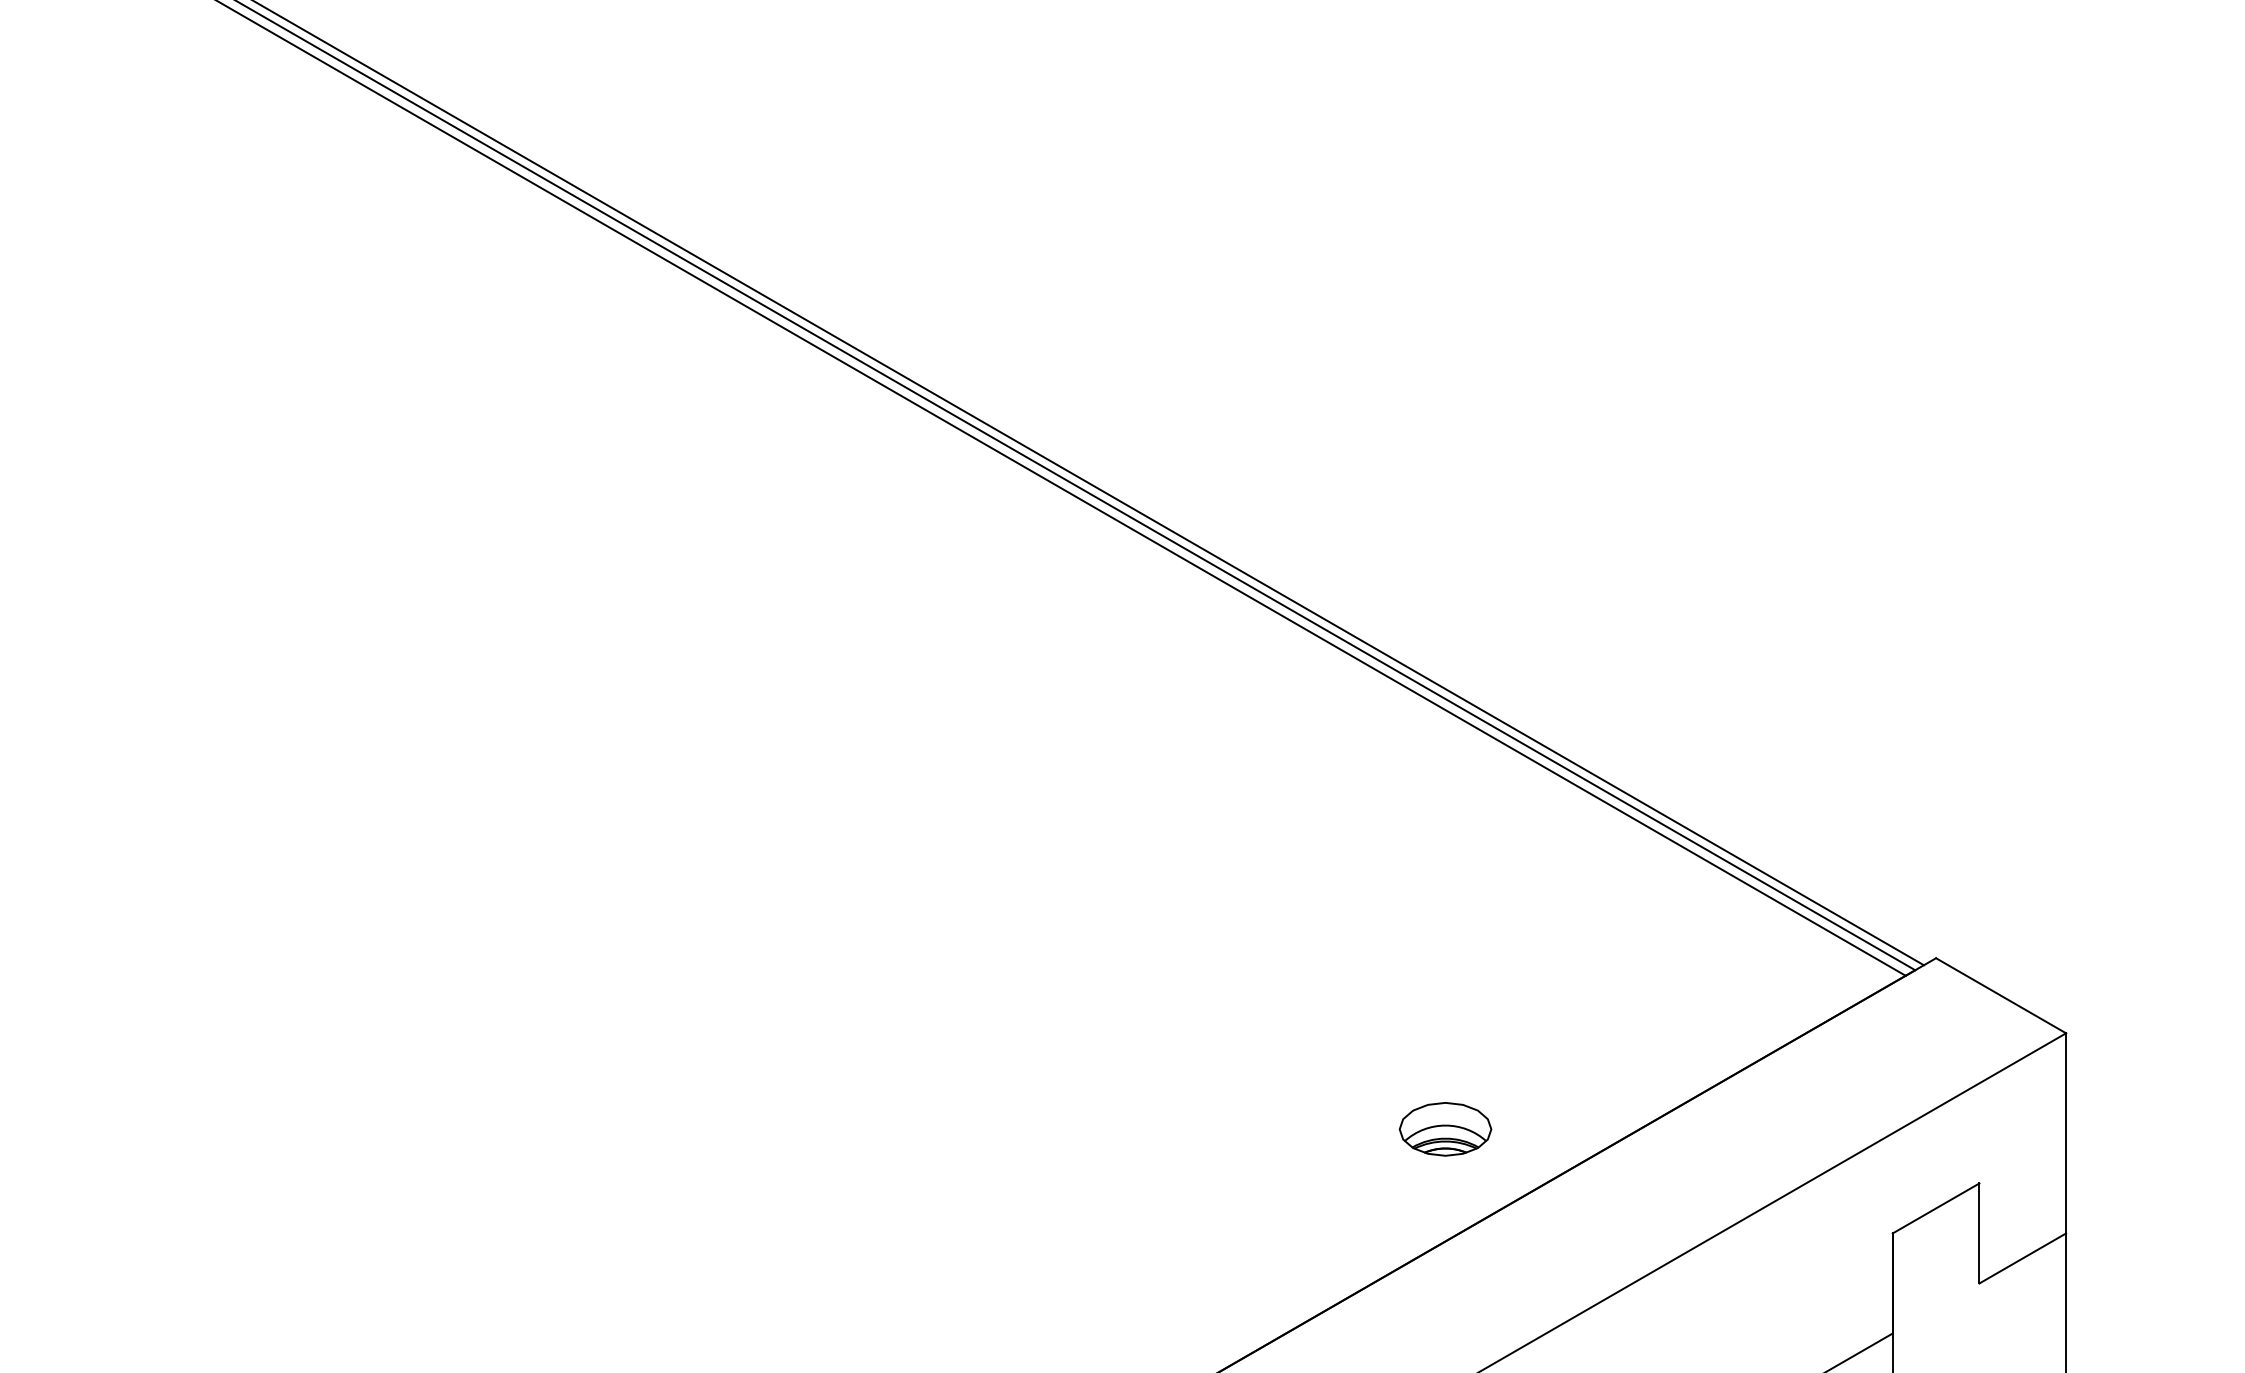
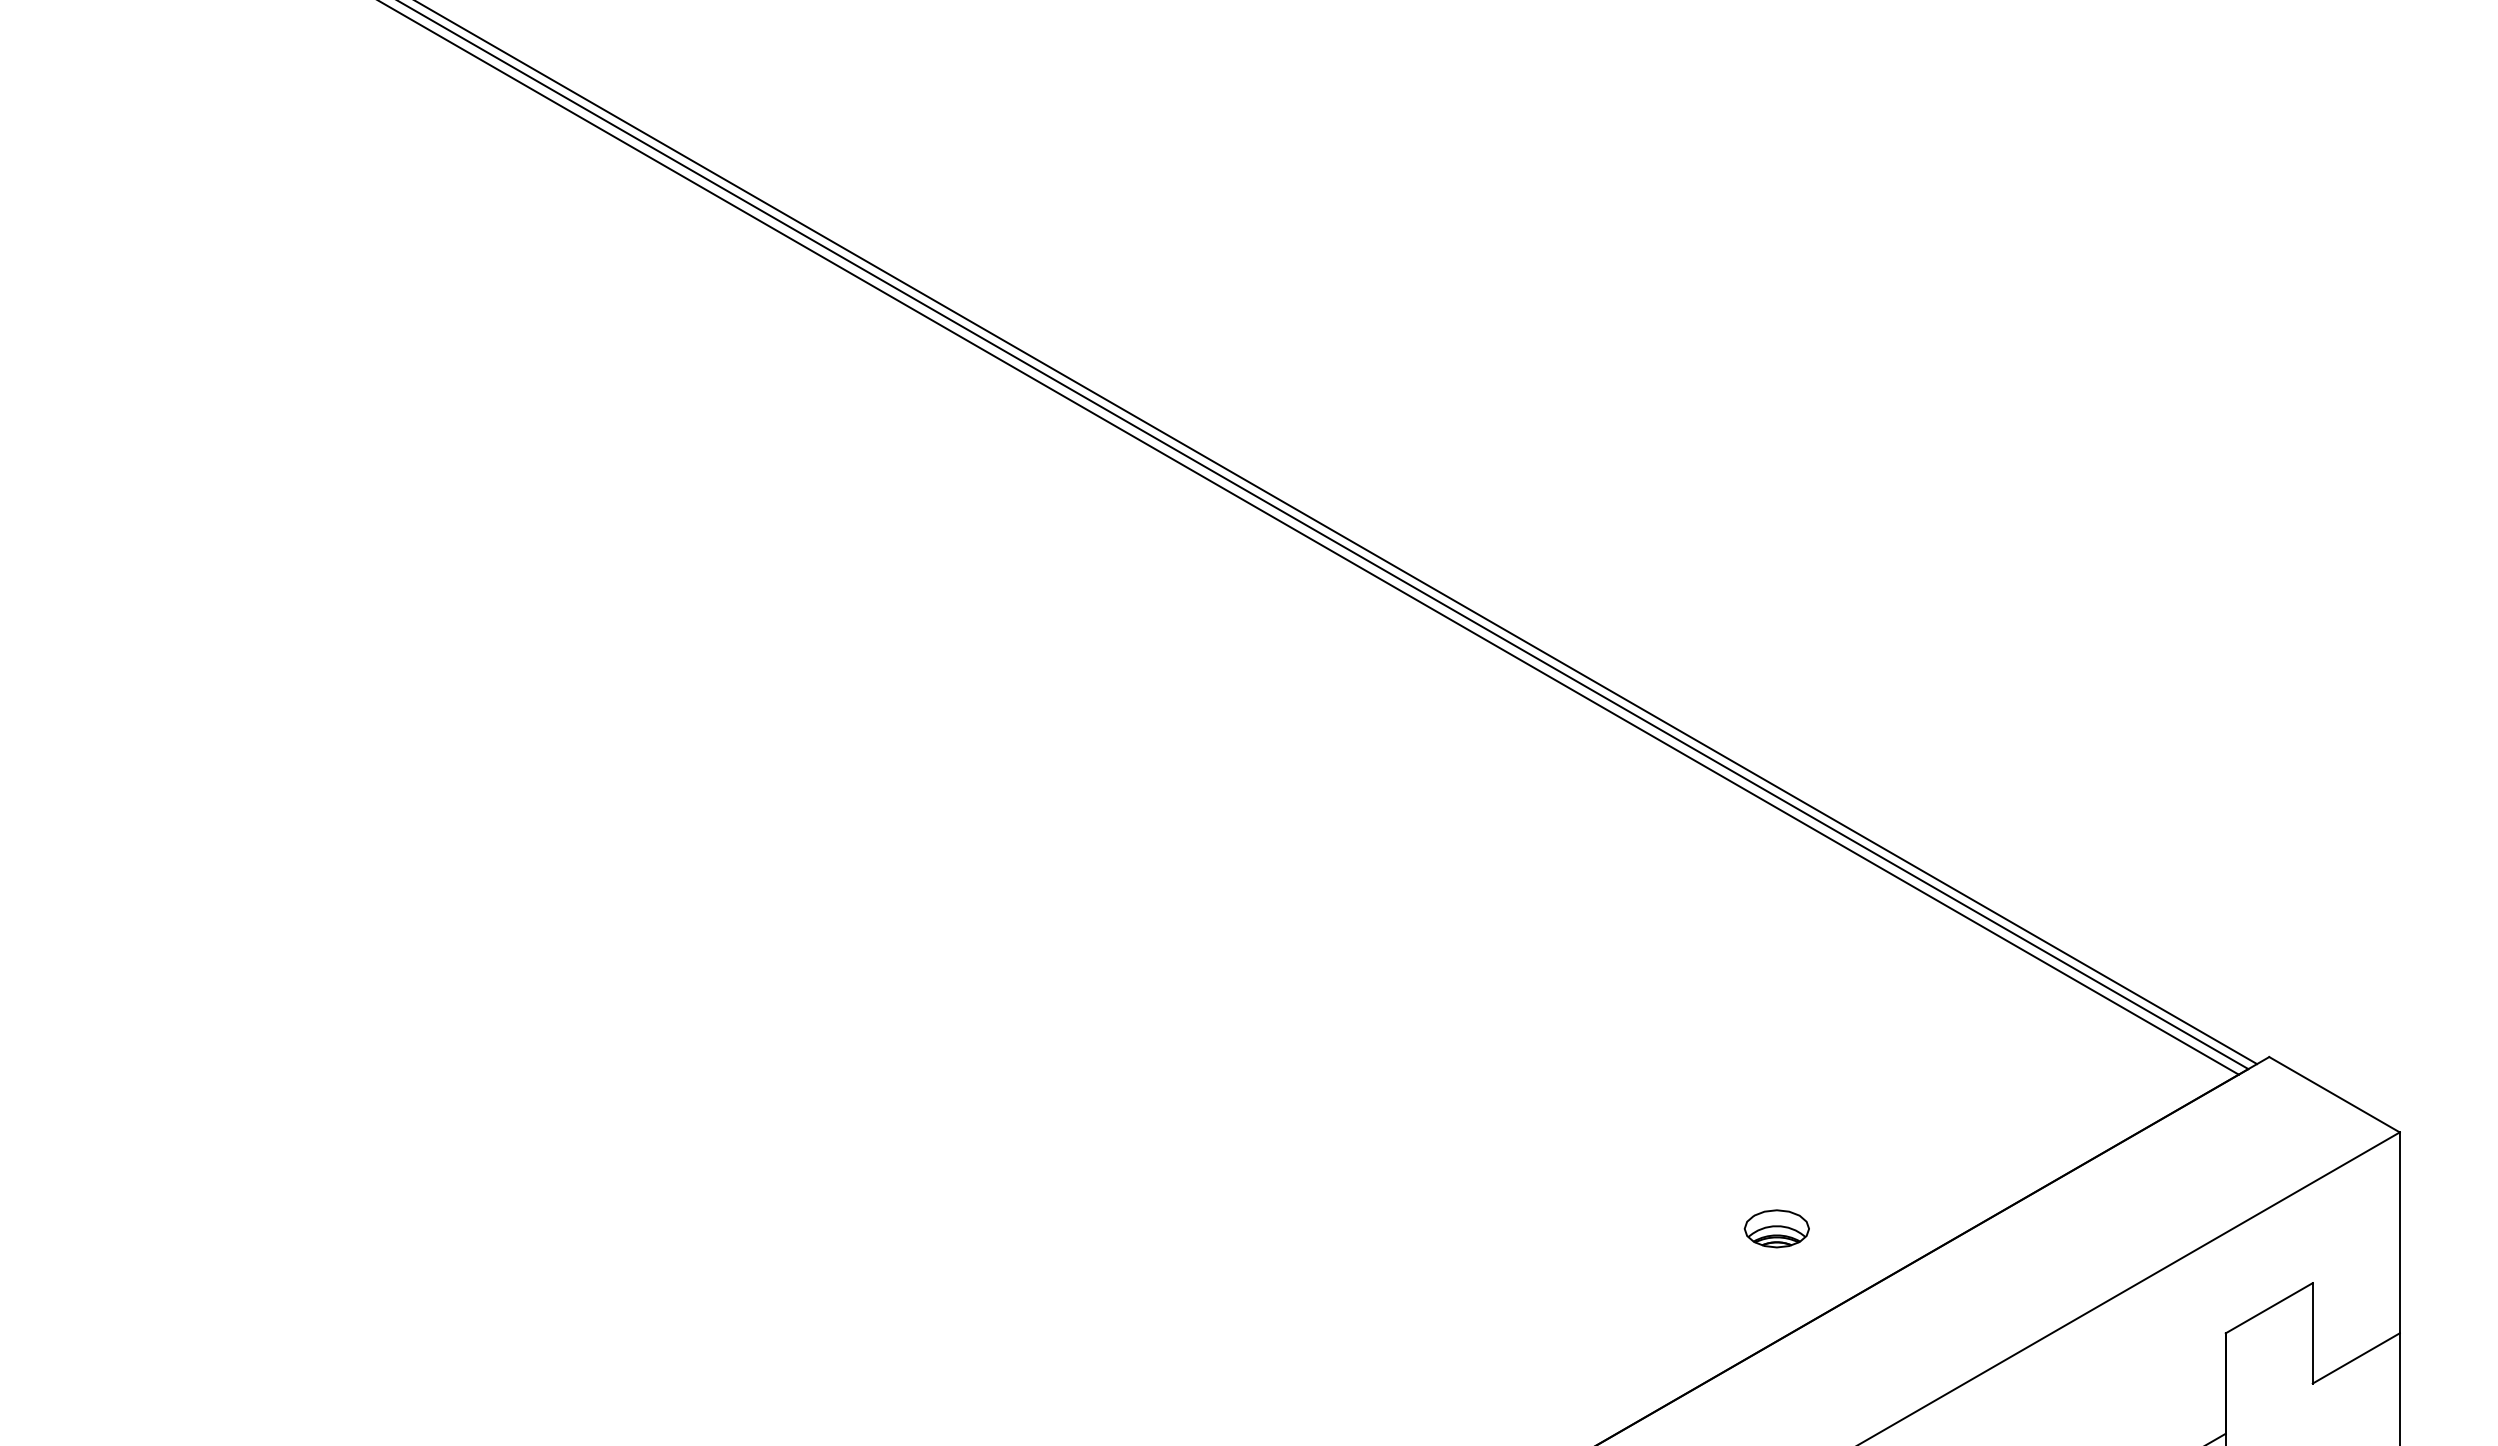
part: (1445, 1129) -> (1776, 1228), size x0.7

